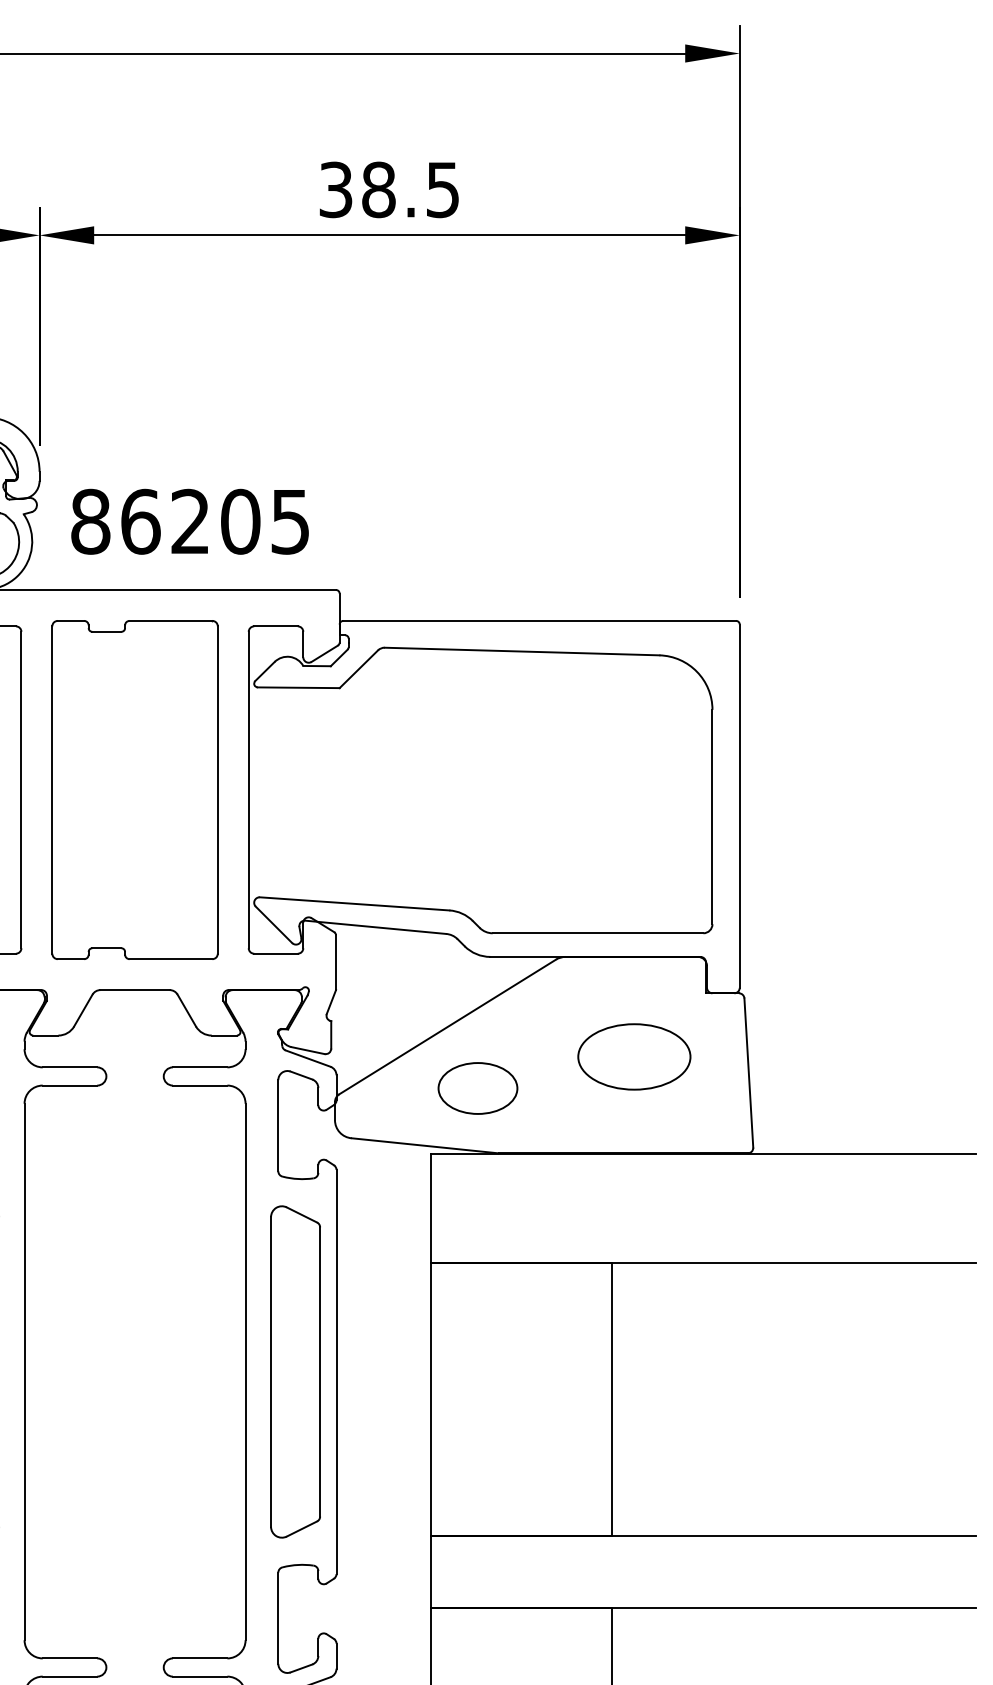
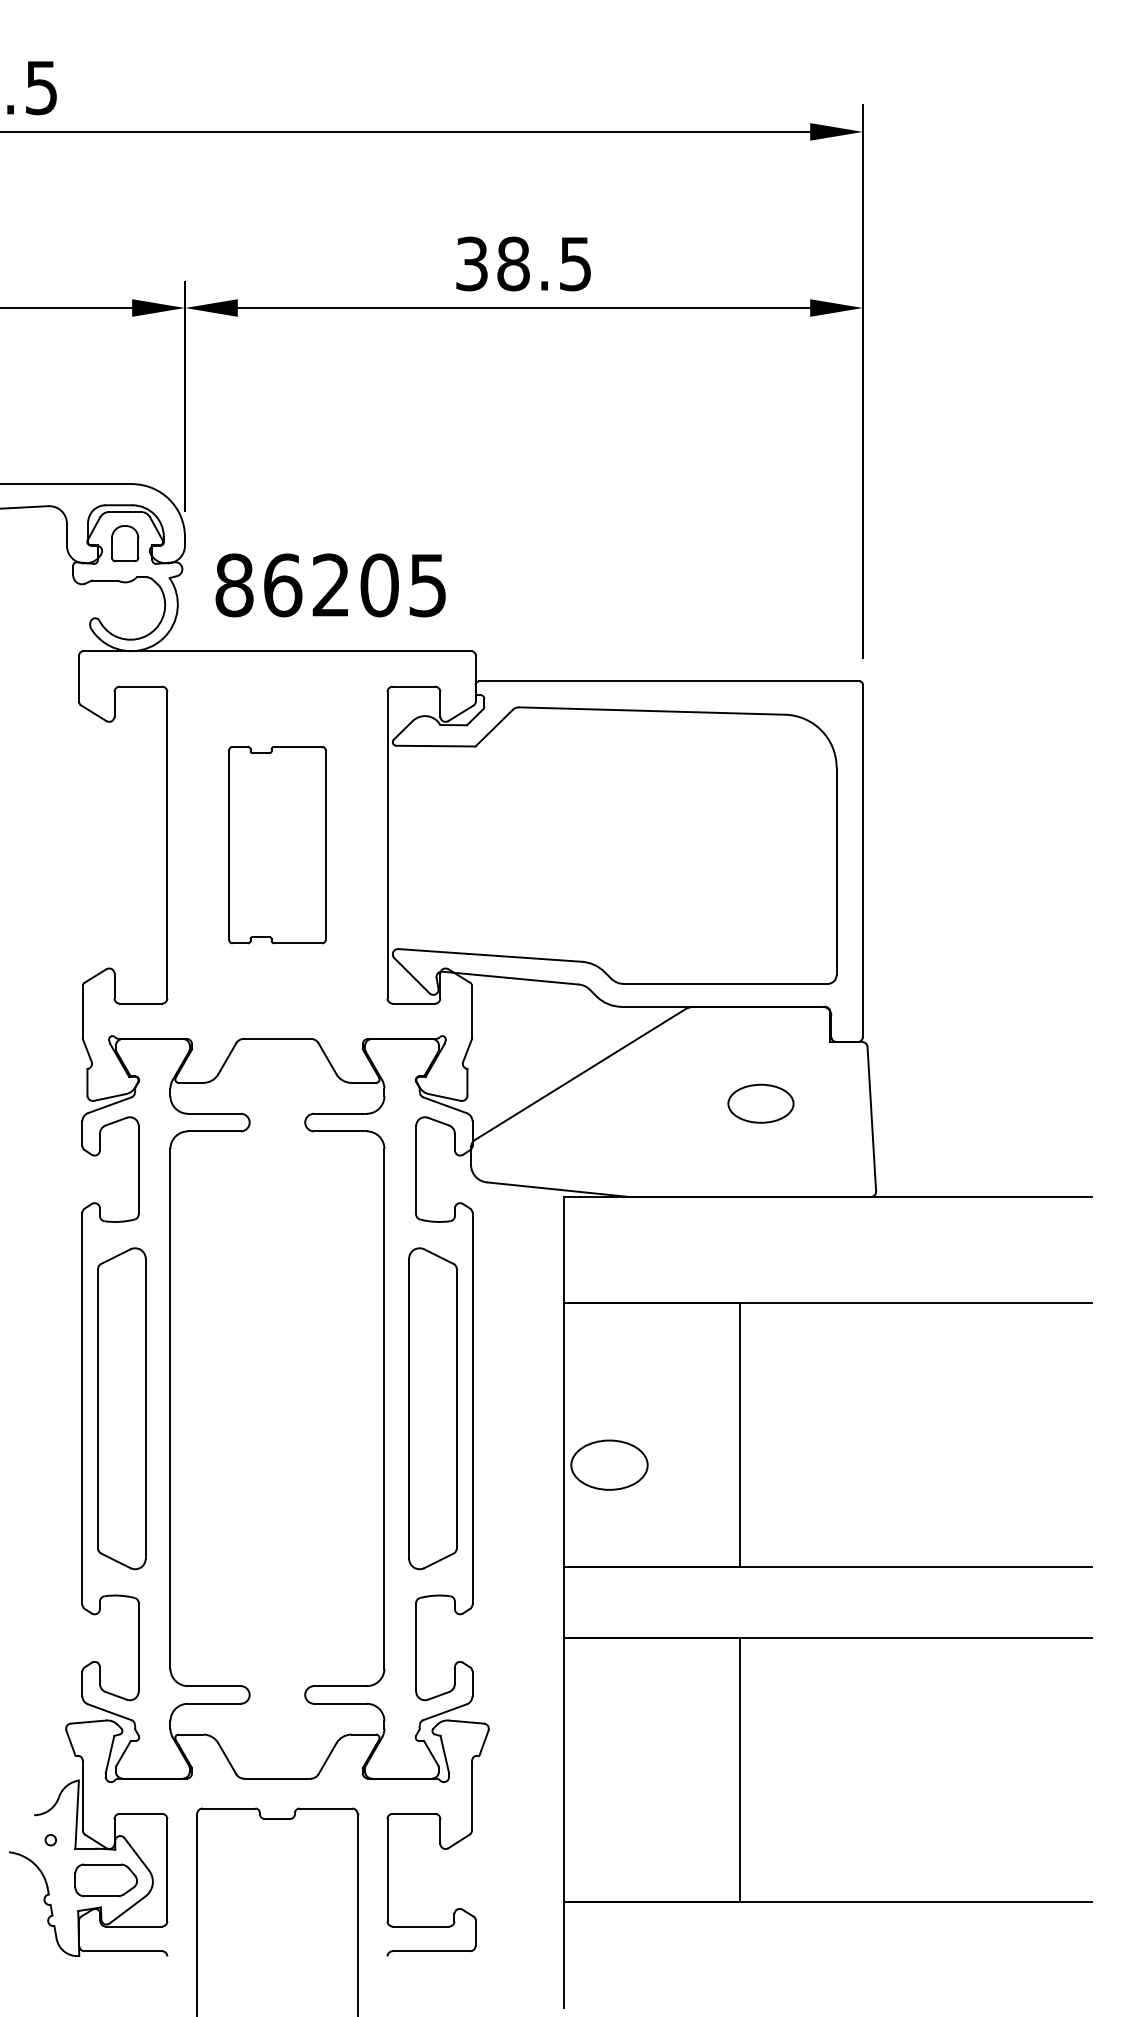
part: (135, 789) -> (277, 844), size x0.6
part: (633, 1056) -> (760, 1103), size x0.6
part: (477, 1087) -> (609, 1464), moved

